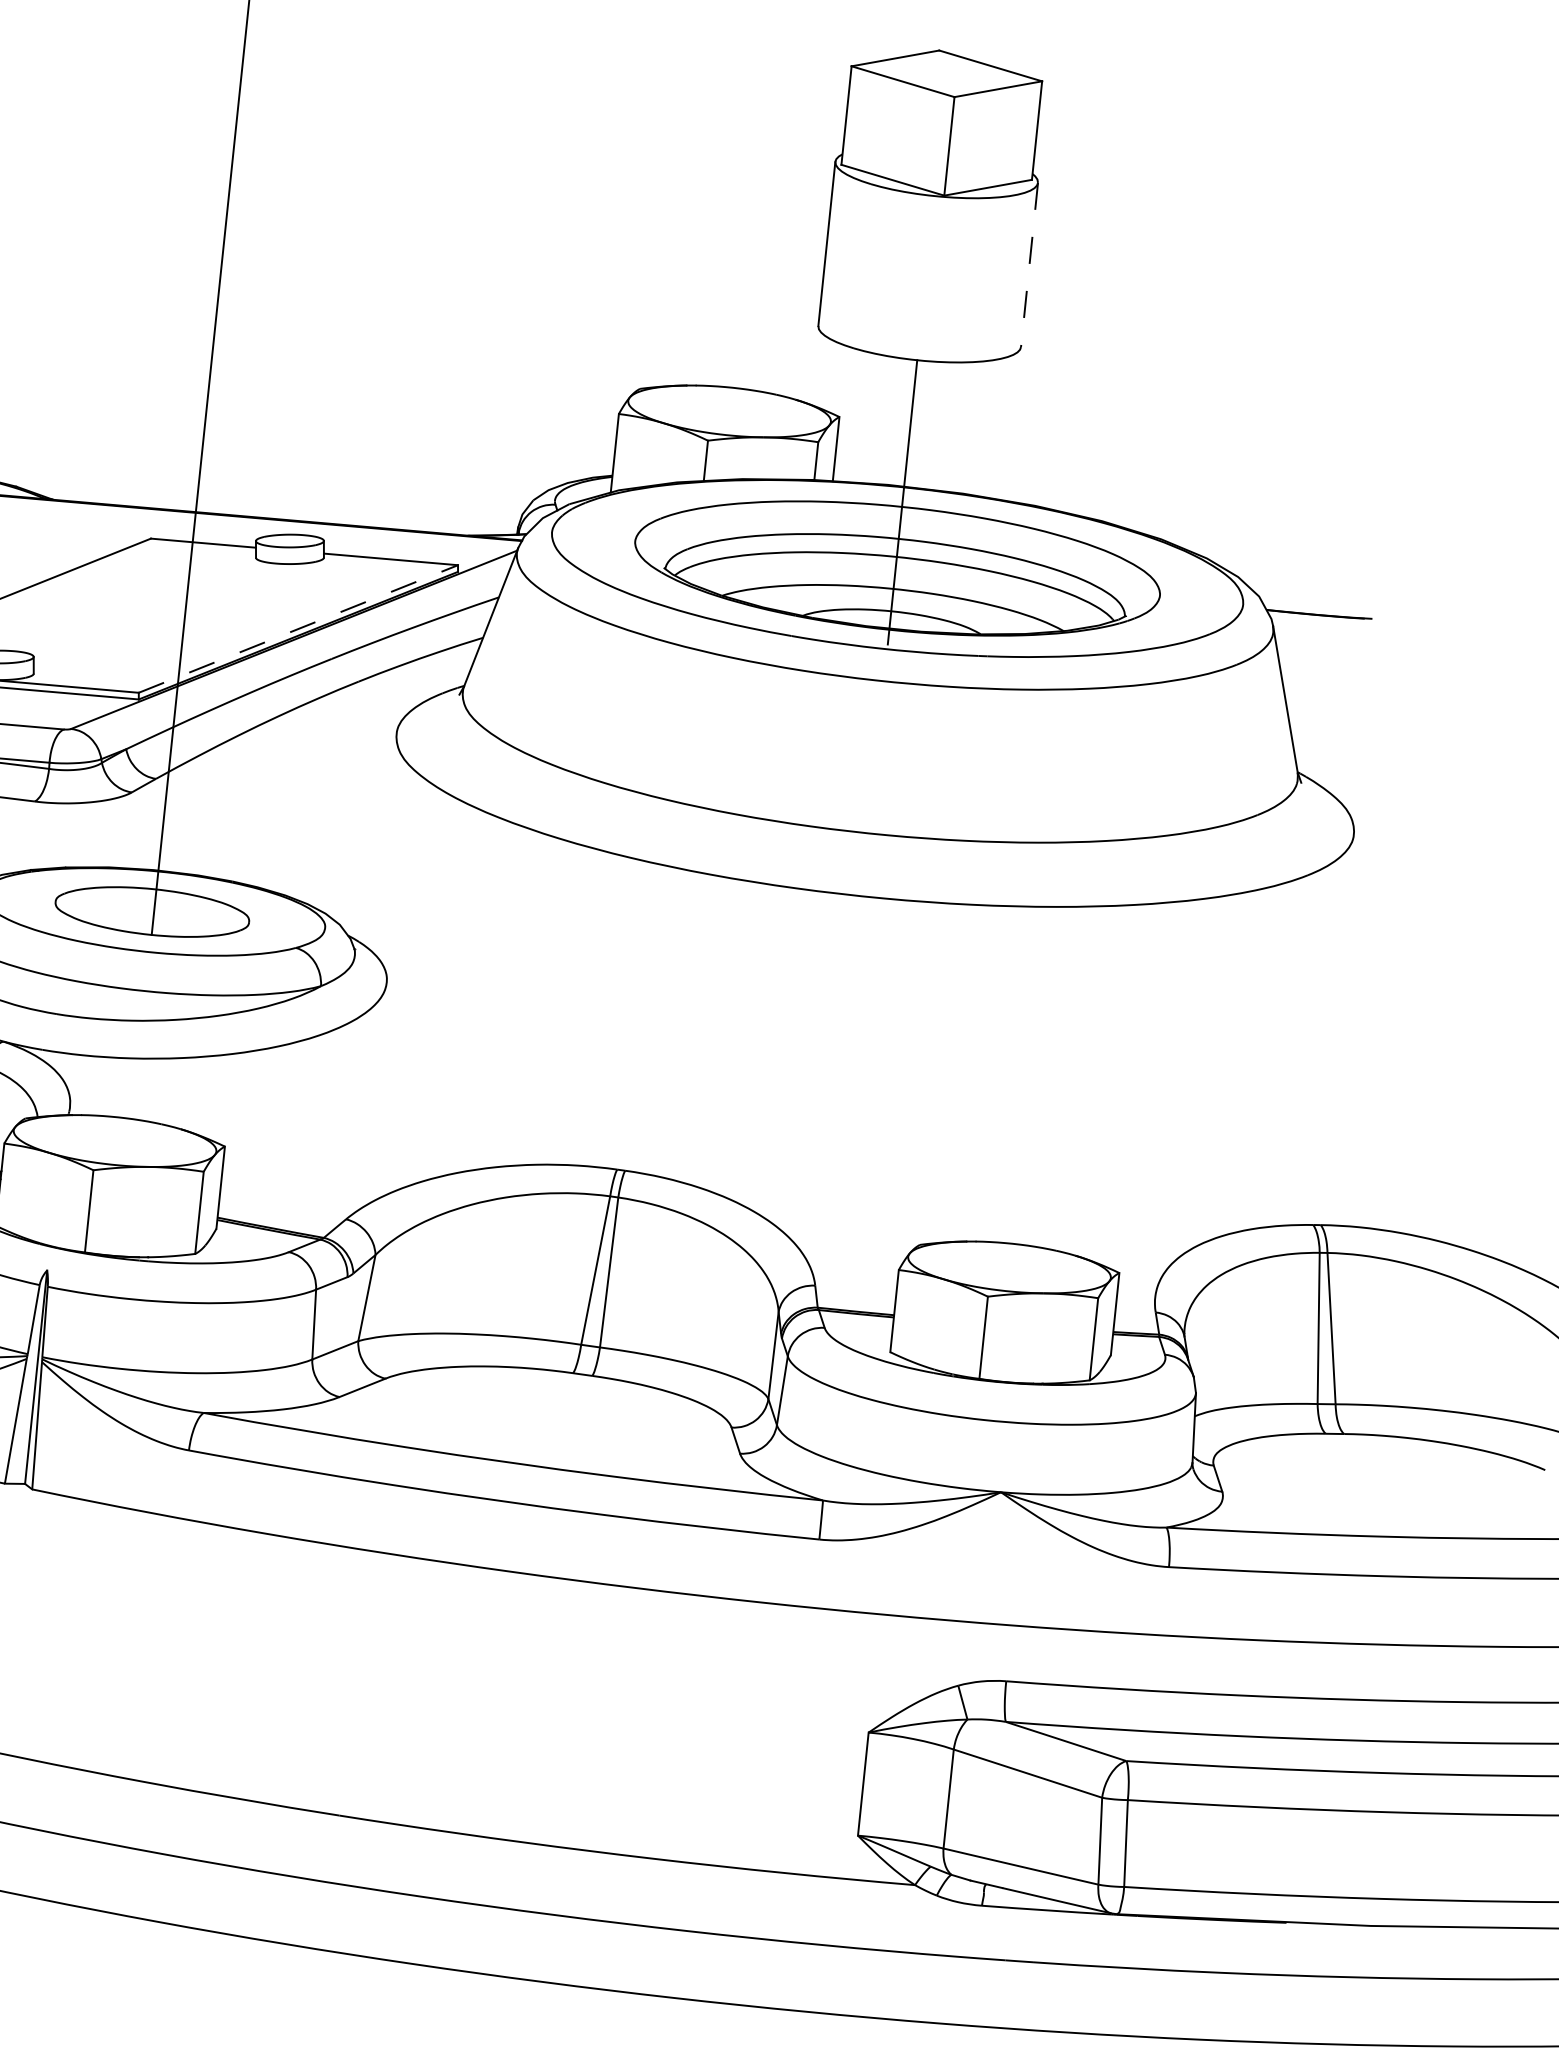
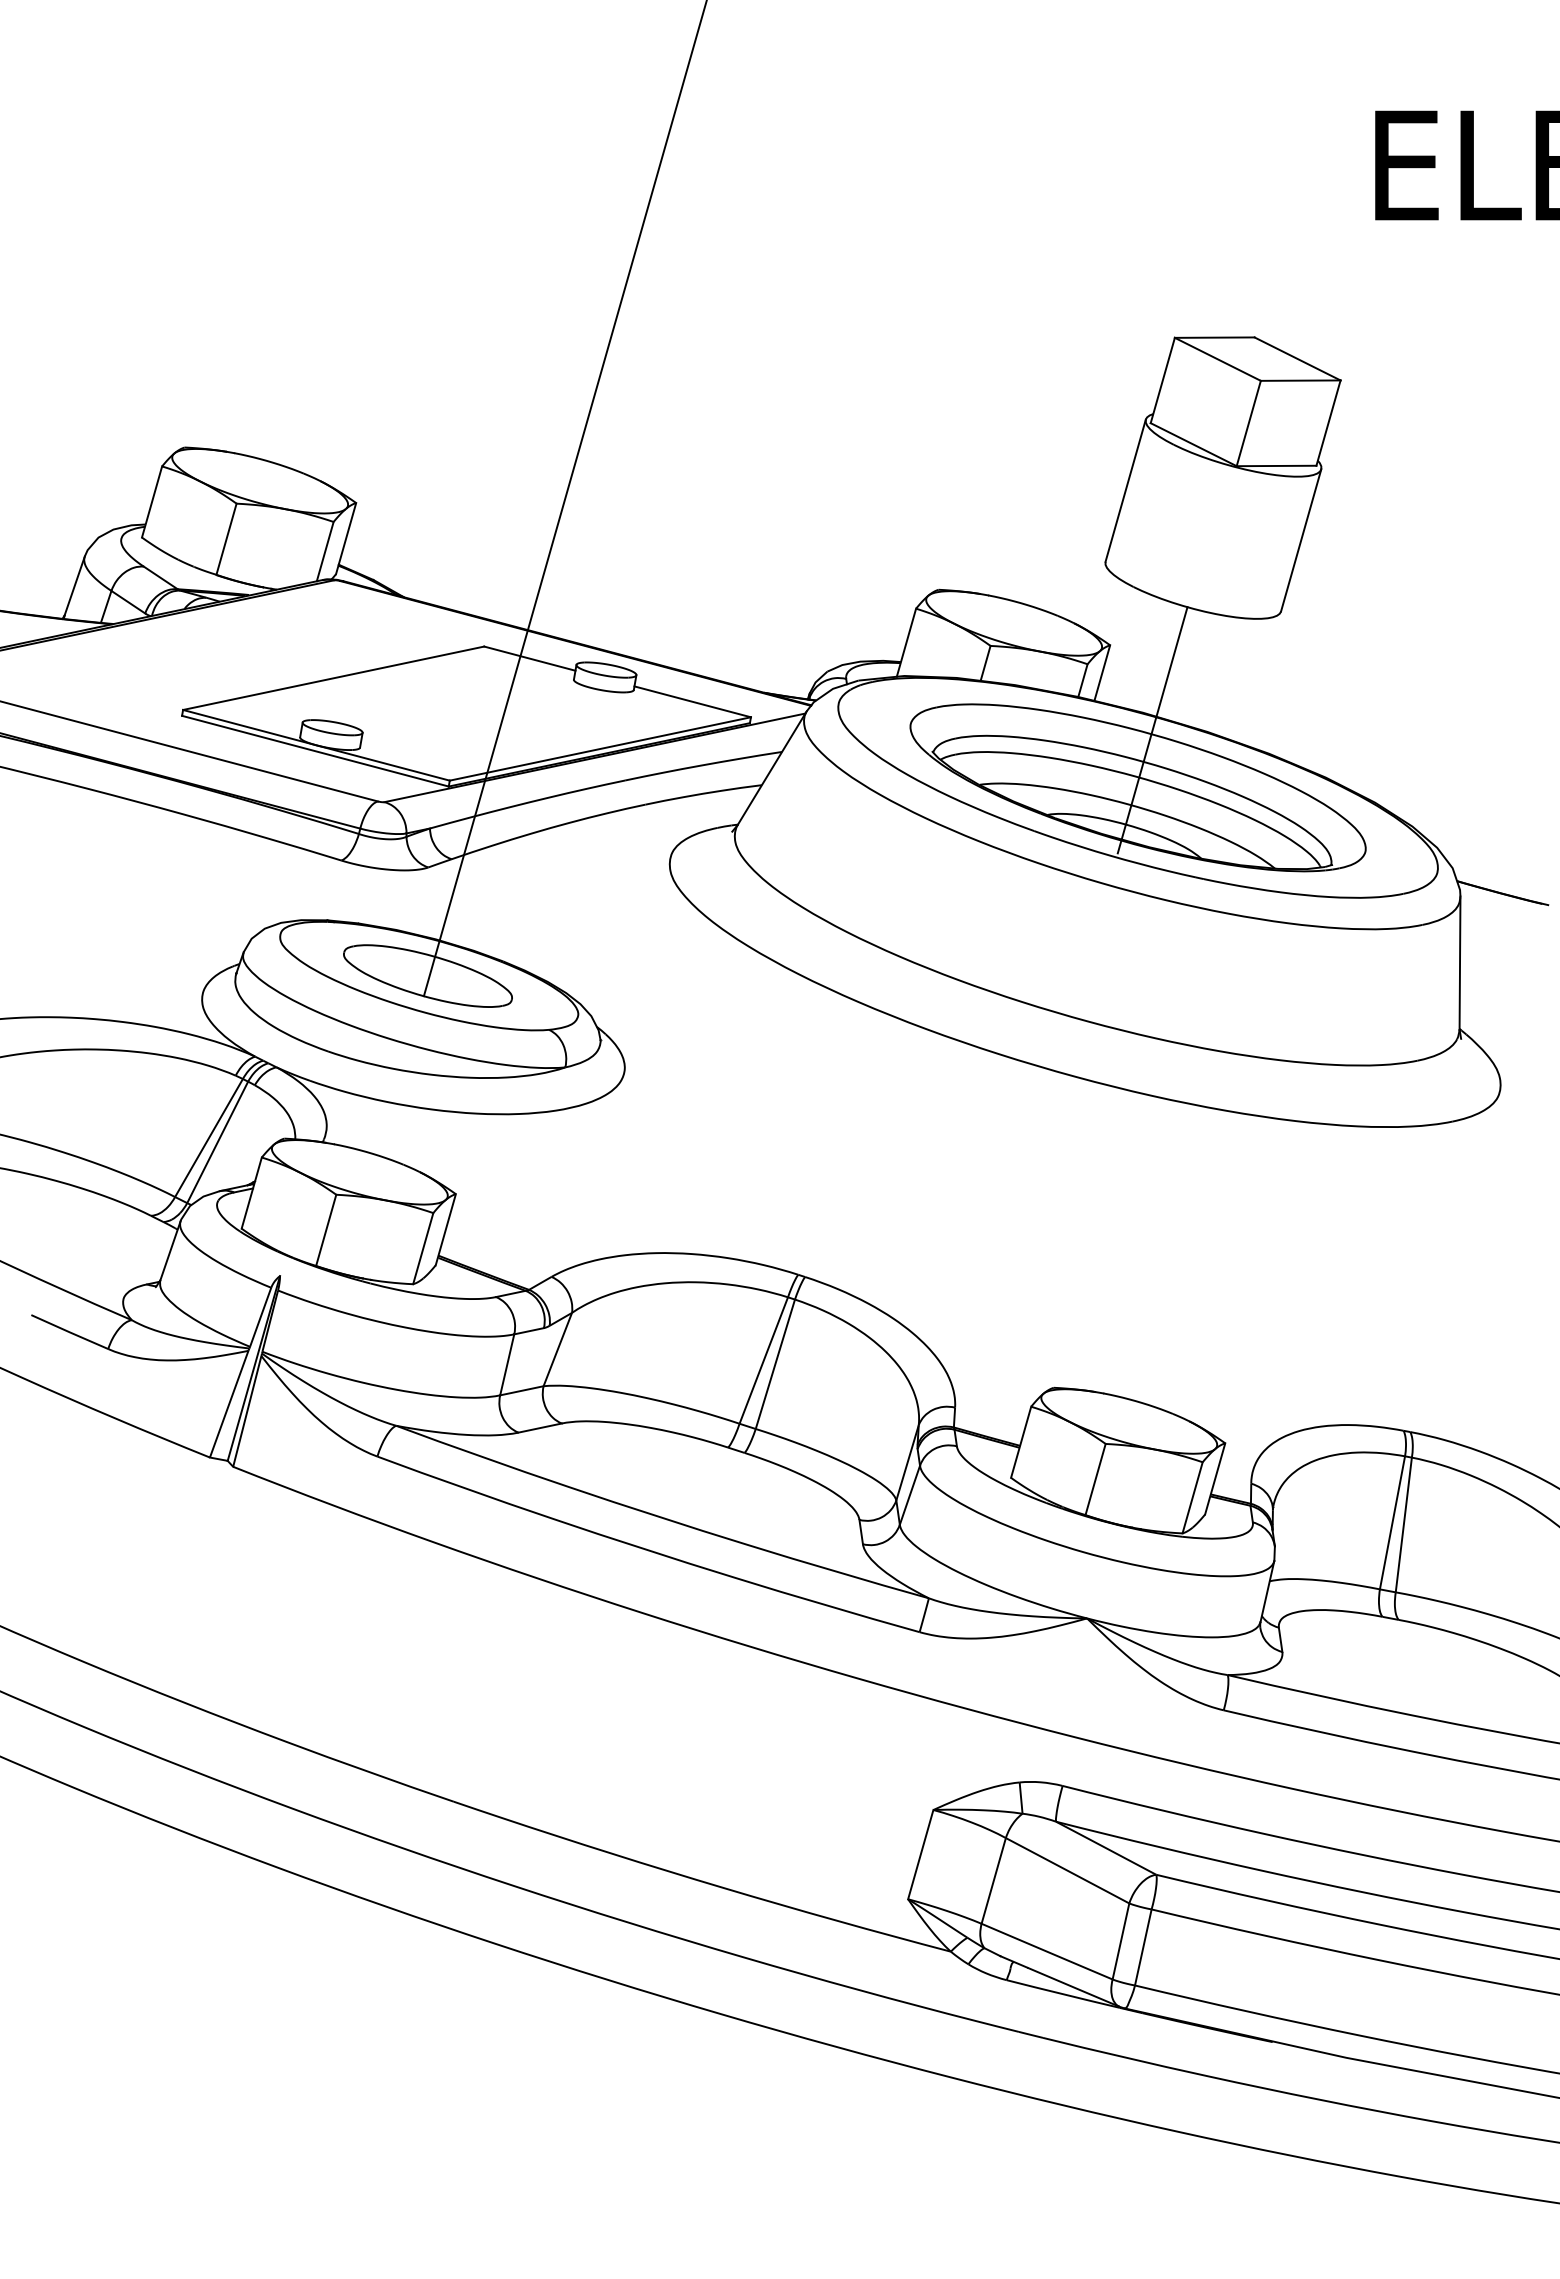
line: (1029, 264) -> (1301, 540), dashed -> solid
line: (298, 628) -> (600, 748), dashed -> solid

